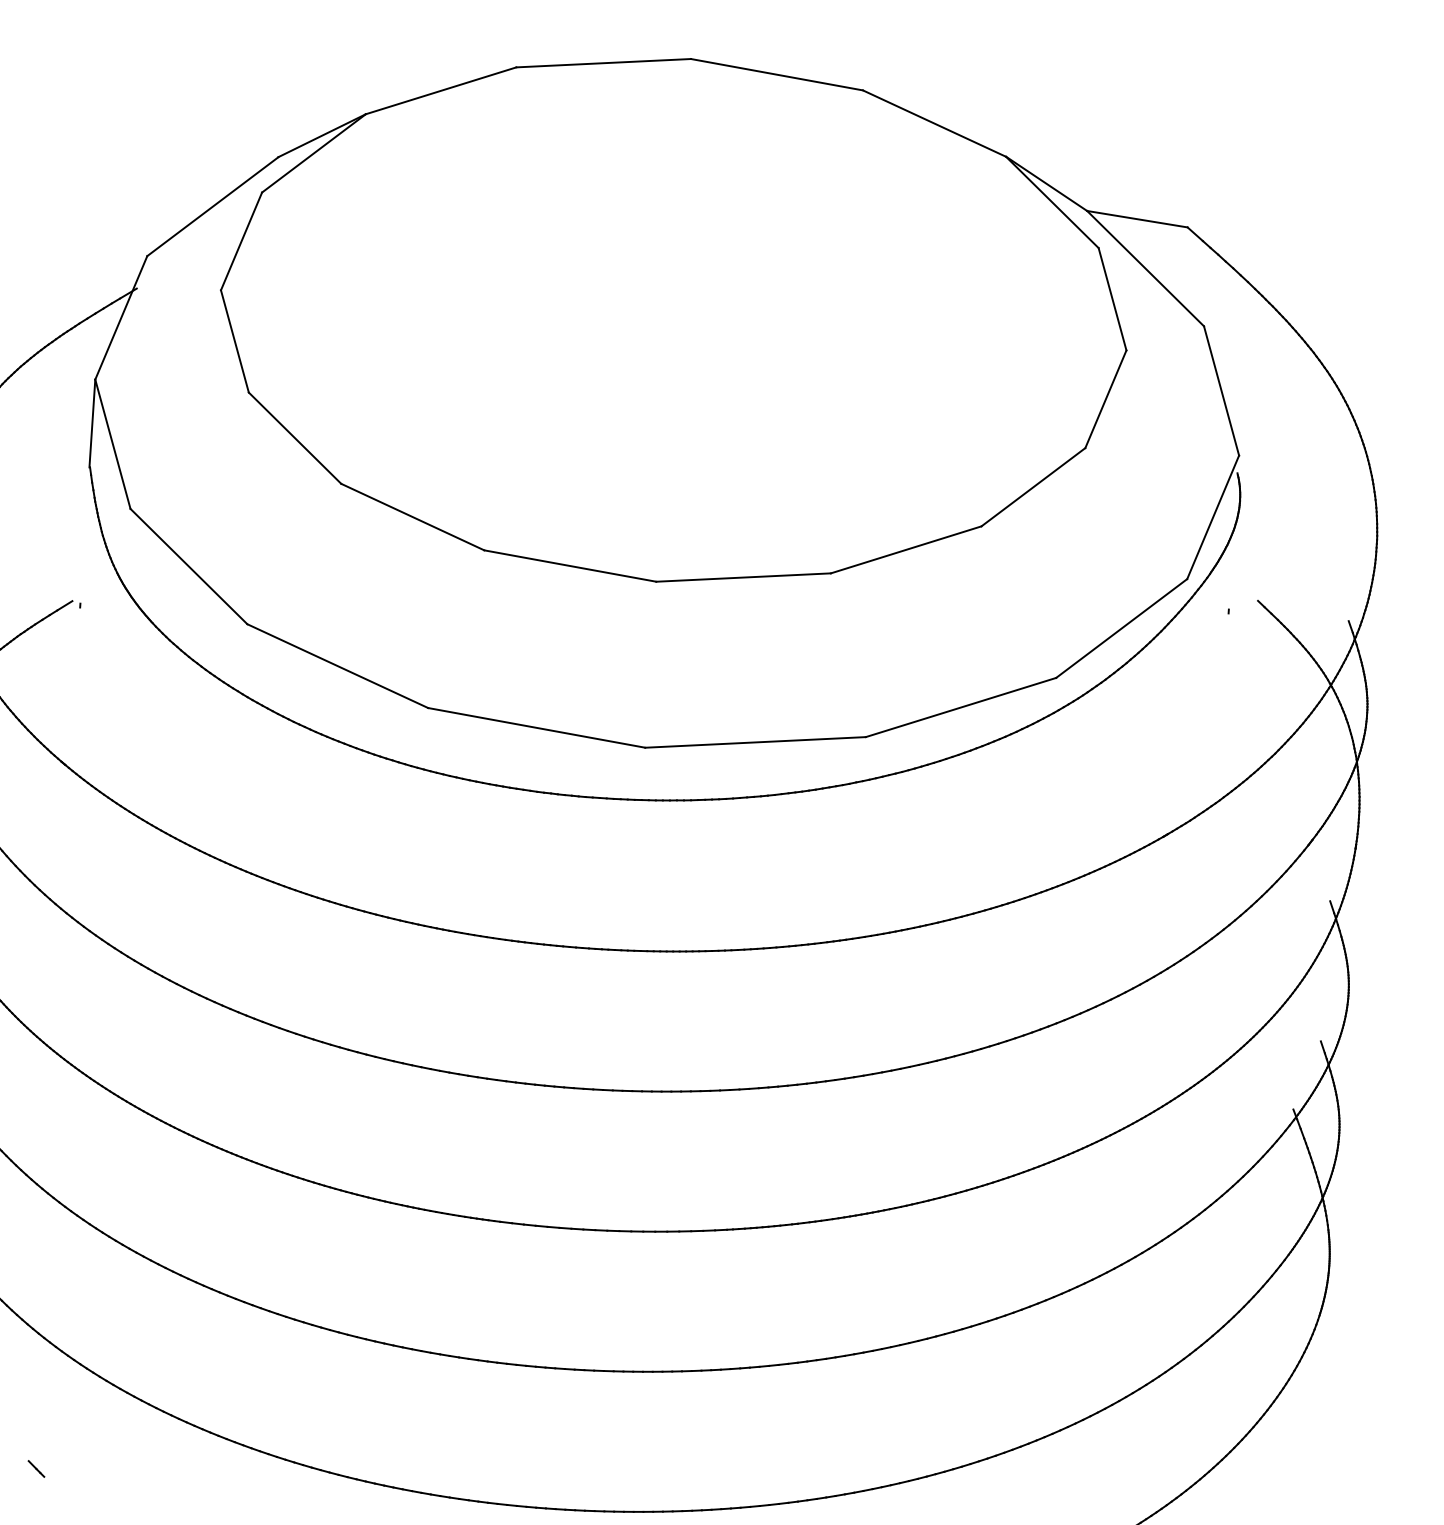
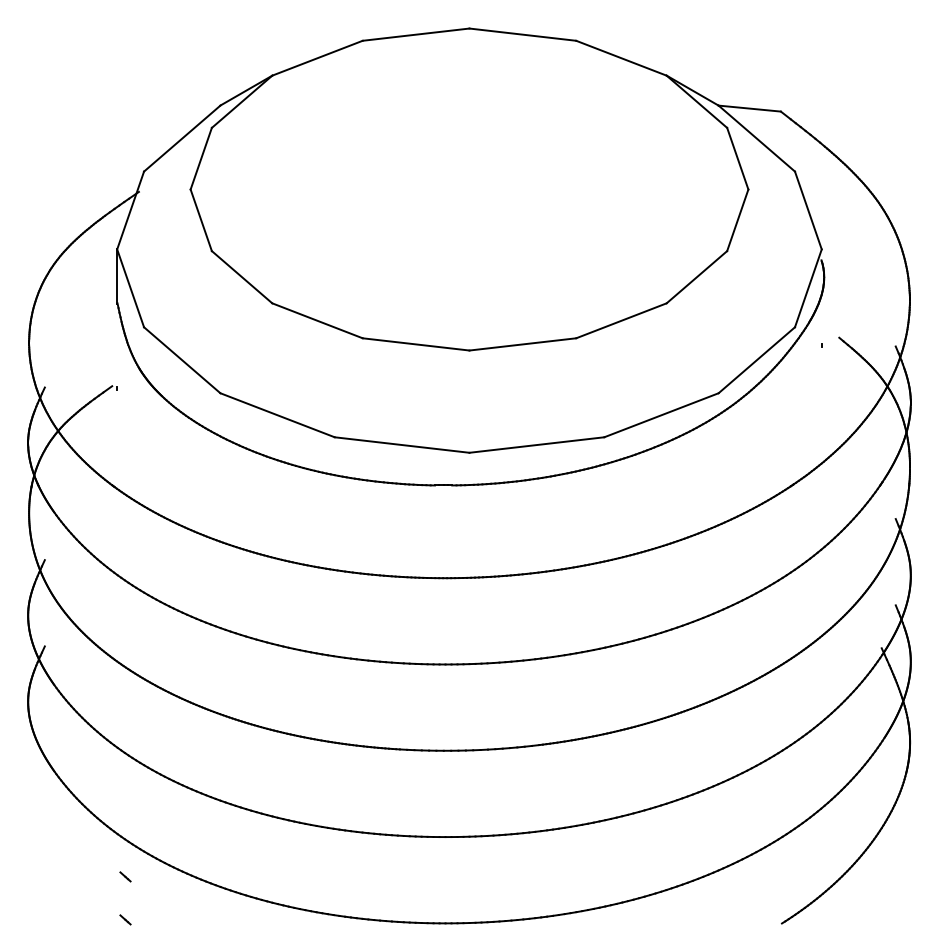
line: (41, 1398) -> (125, 876), added

